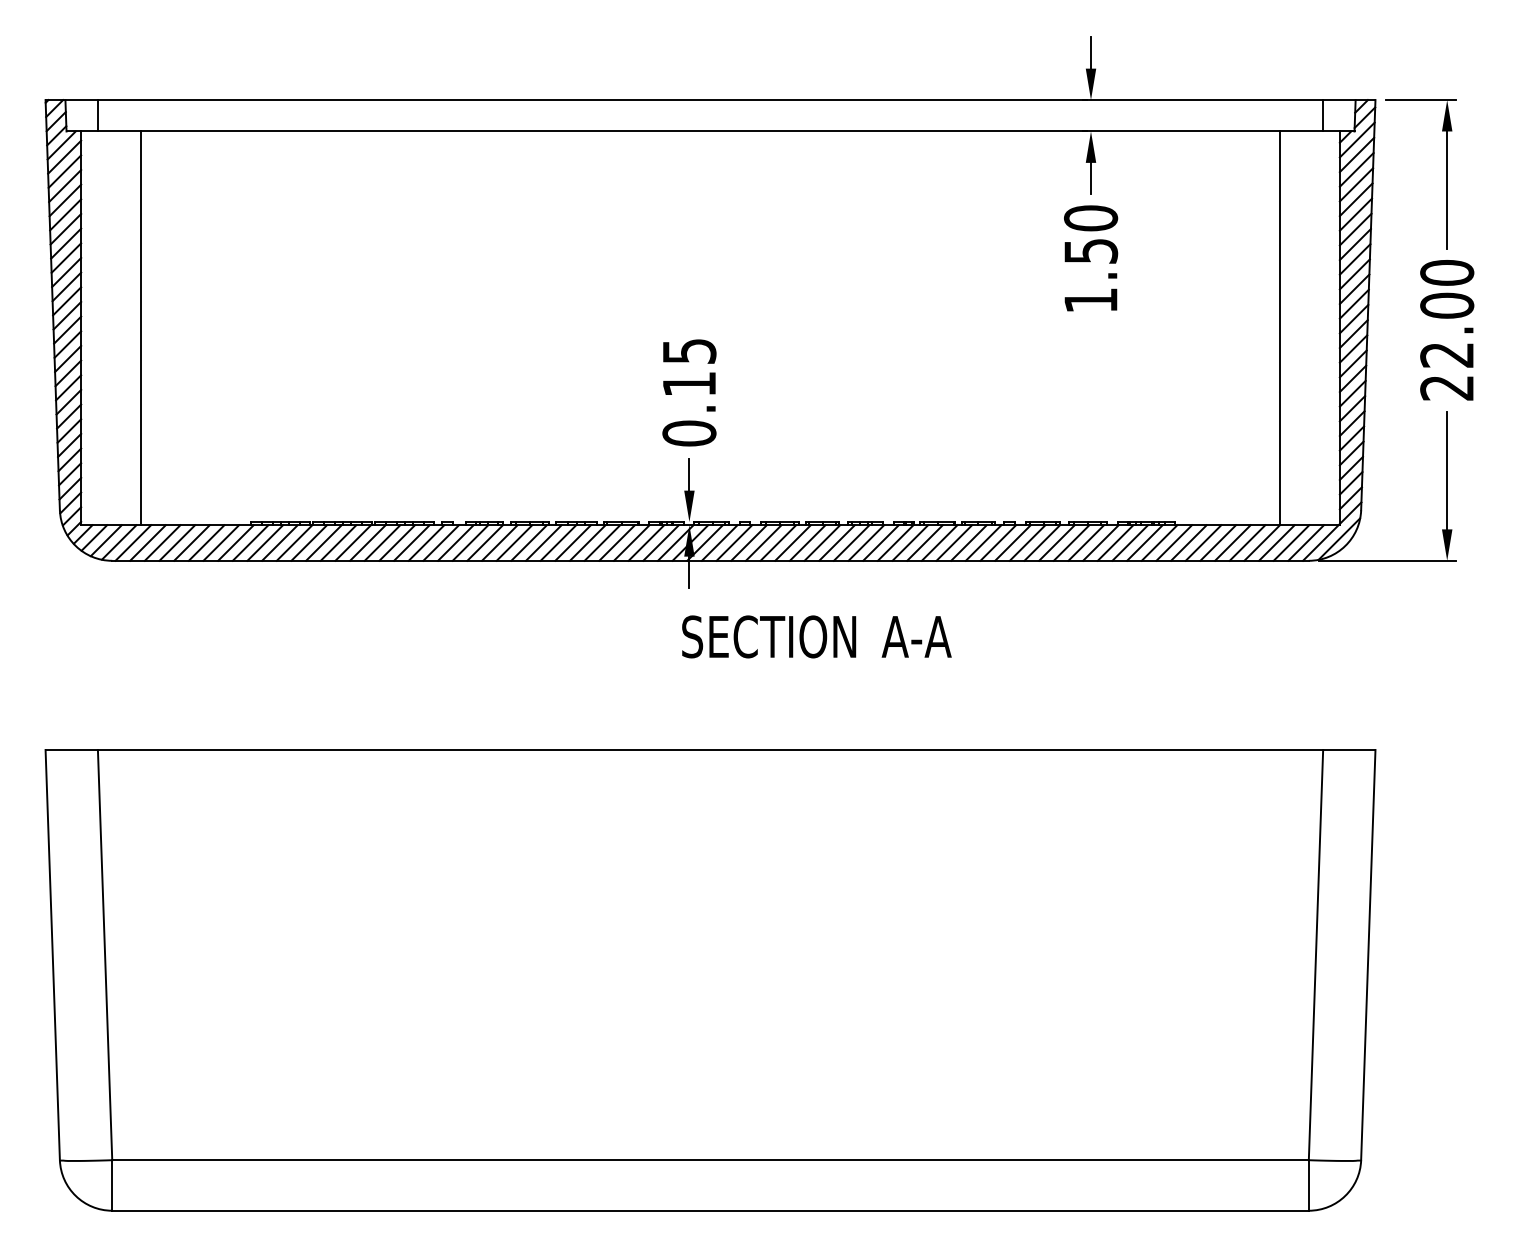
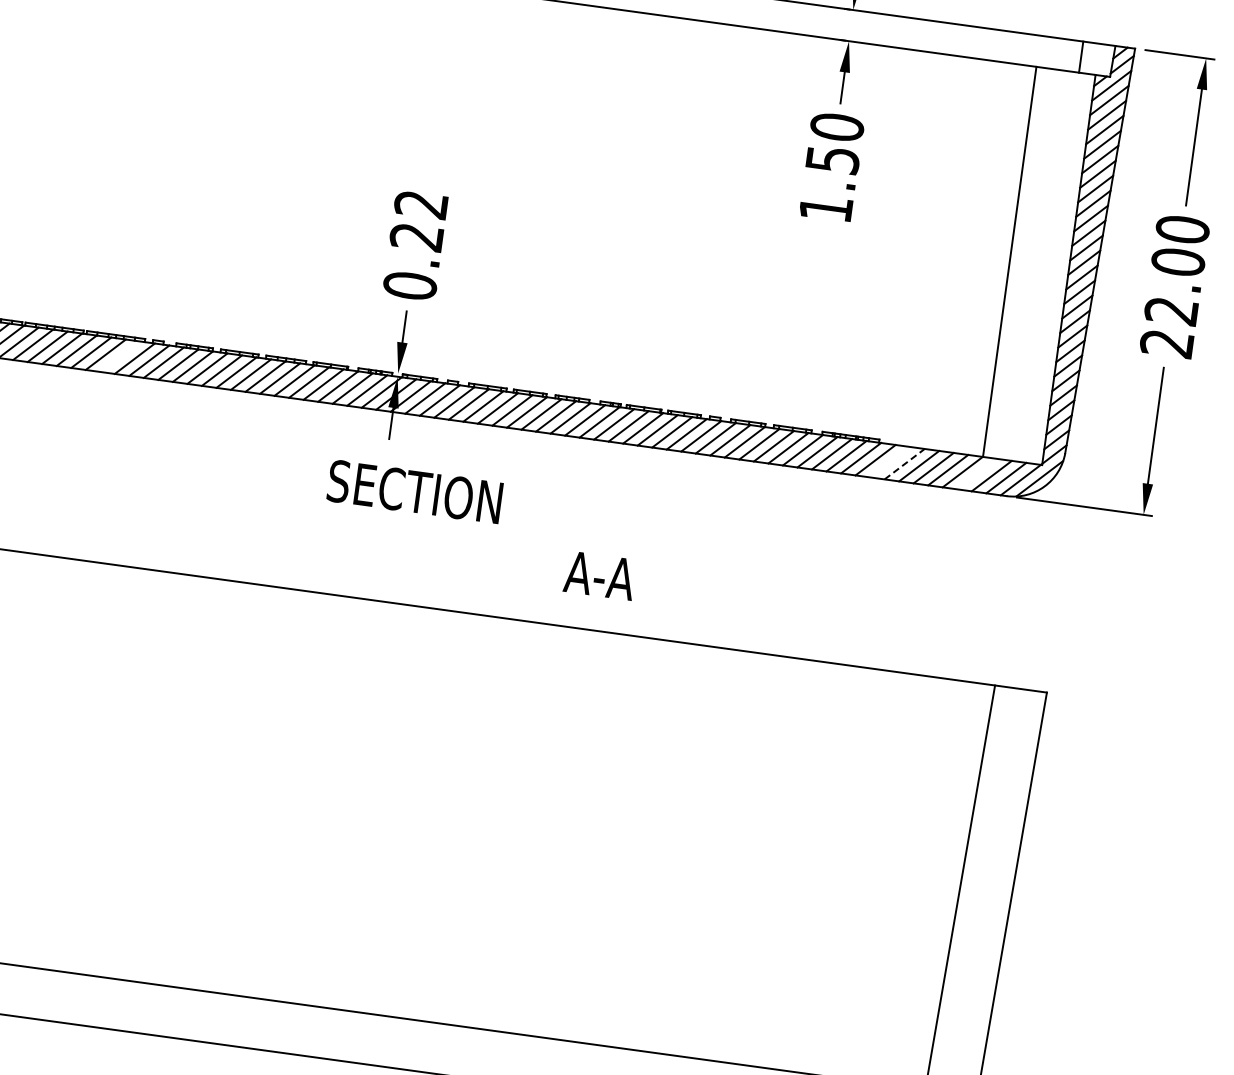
text: (689, 367) -> (419, 220), 0.15 -> 0.22
line: (411, 542) -> (120, 356), removed
line: (1188, 542) -> (889, 461), removed
line: (1203, 542) -> (904, 463), solid -> dashed
line: (1276, 542) -> (977, 473), removed
text: (769, 636) -> (415, 491), moved
text: (916, 636) -> (599, 575), moved

